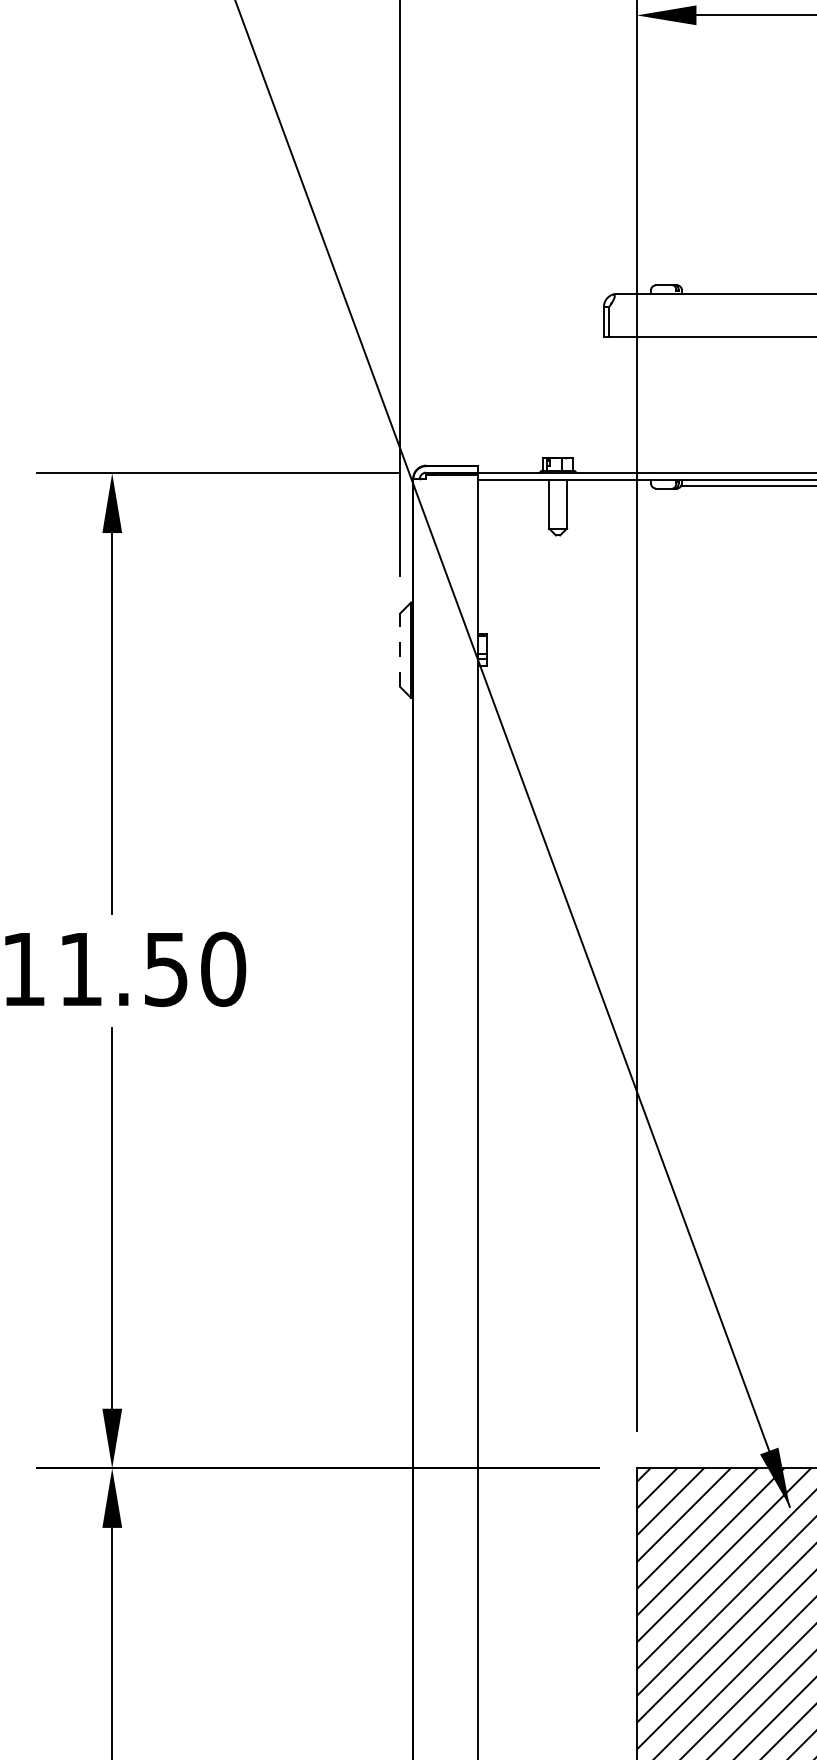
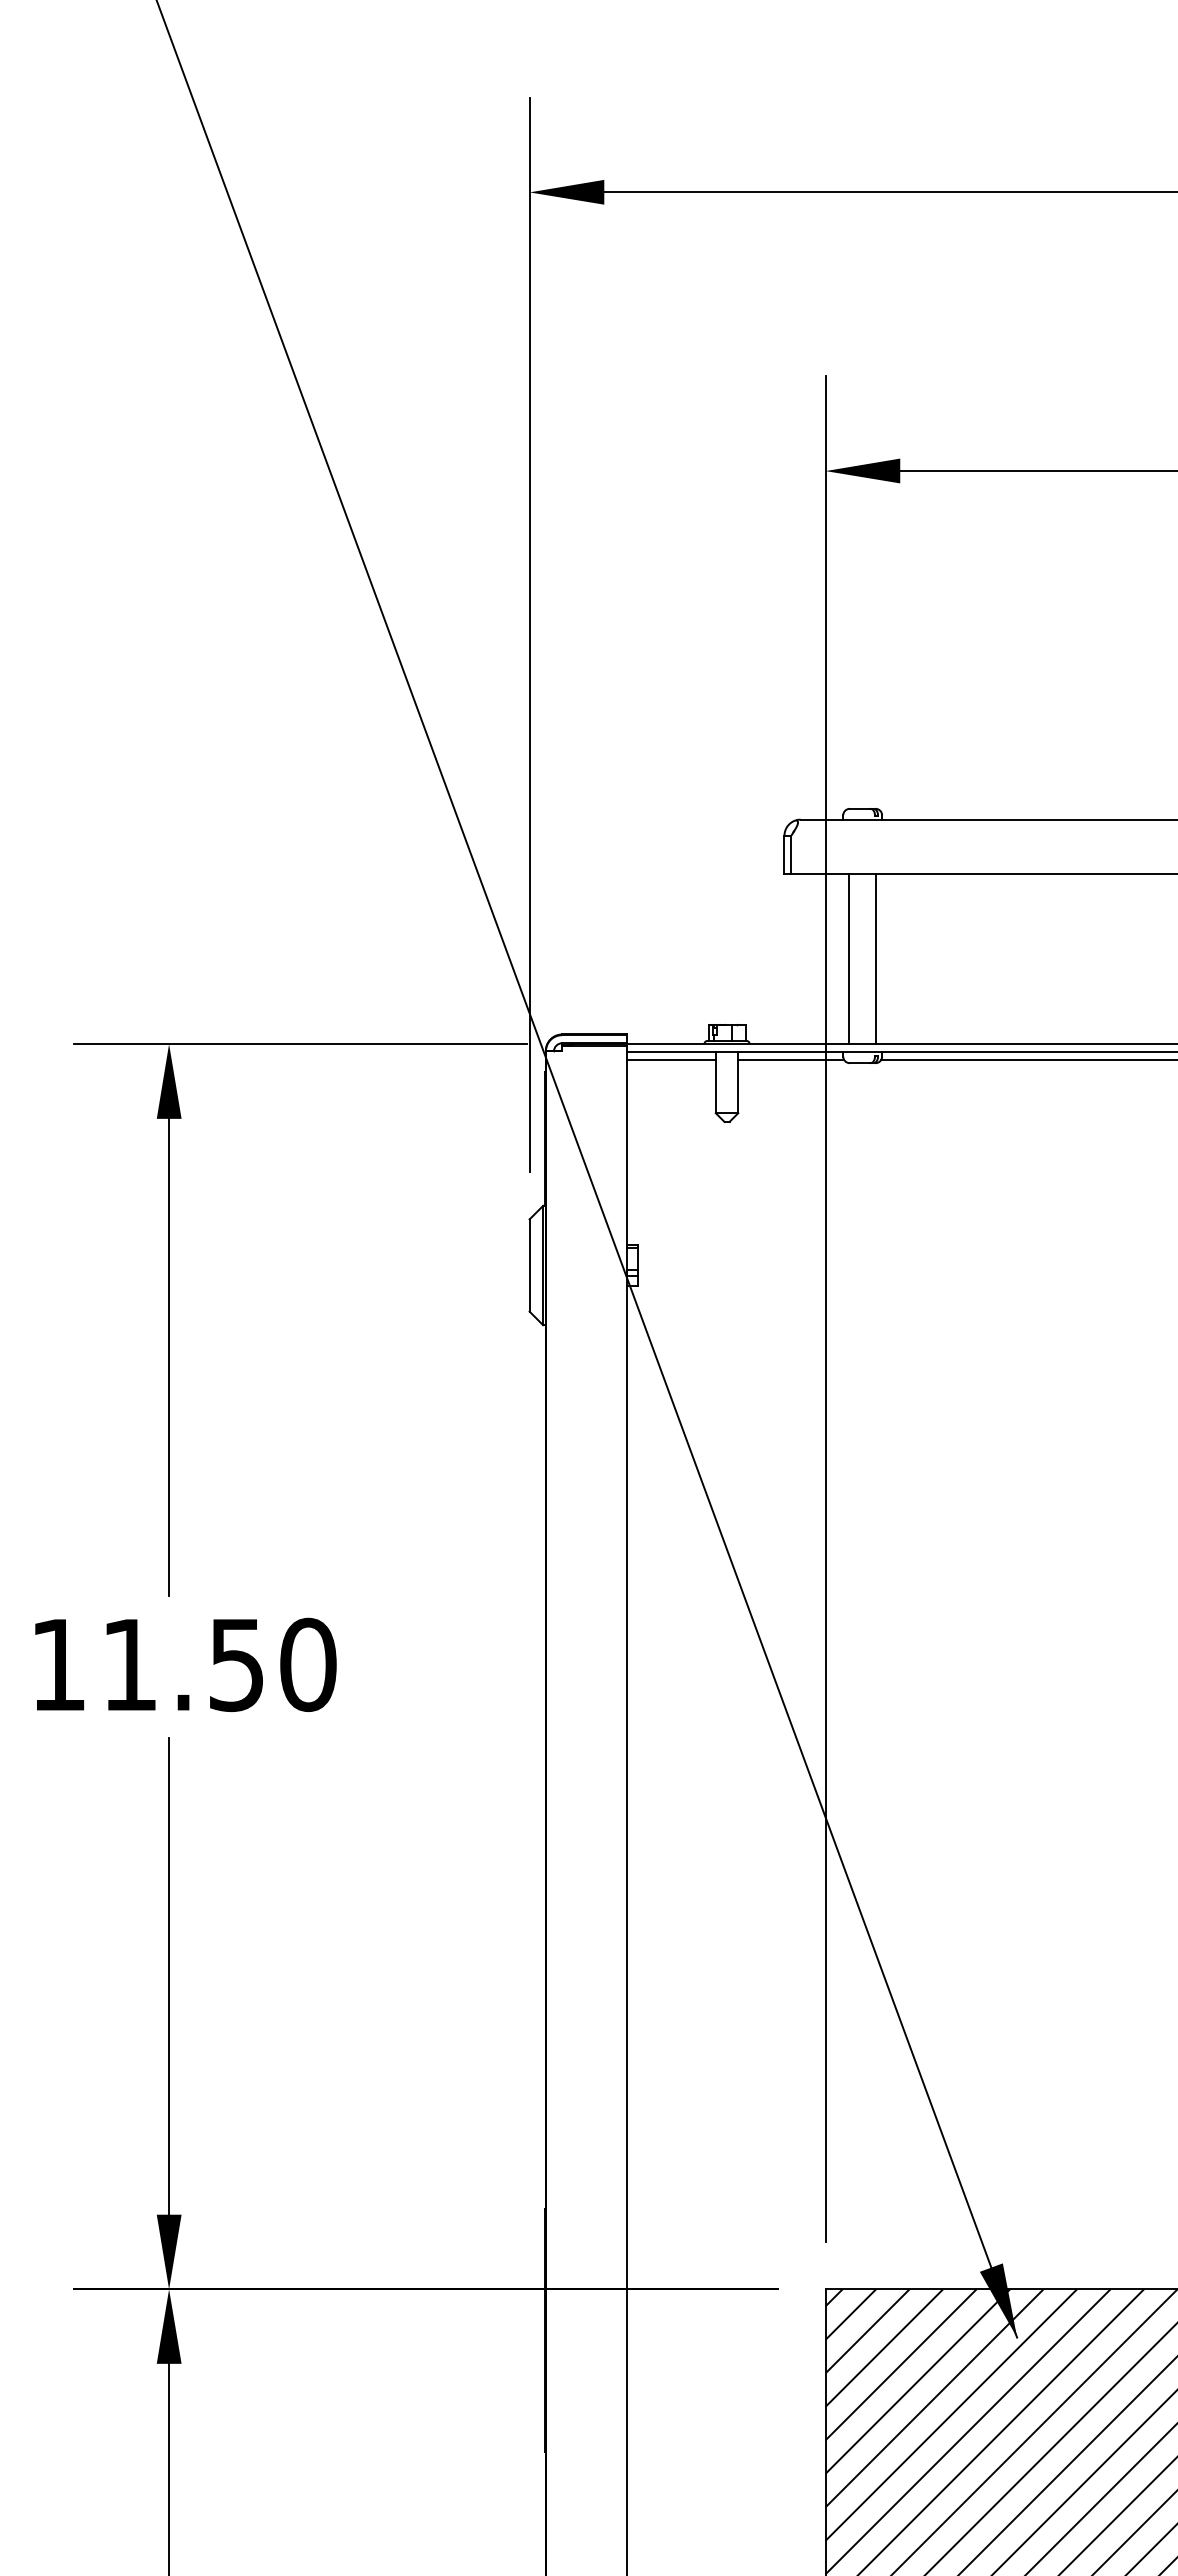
line: (655, 404) -> (849, 958), added
line: (677, 404) -> (876, 958), added
line: (513, 486) -> (671, 1060), added
line: (609, 486) -> (791, 1060), added
line: (400, 650) -> (529, 1265), dashed -> solid

